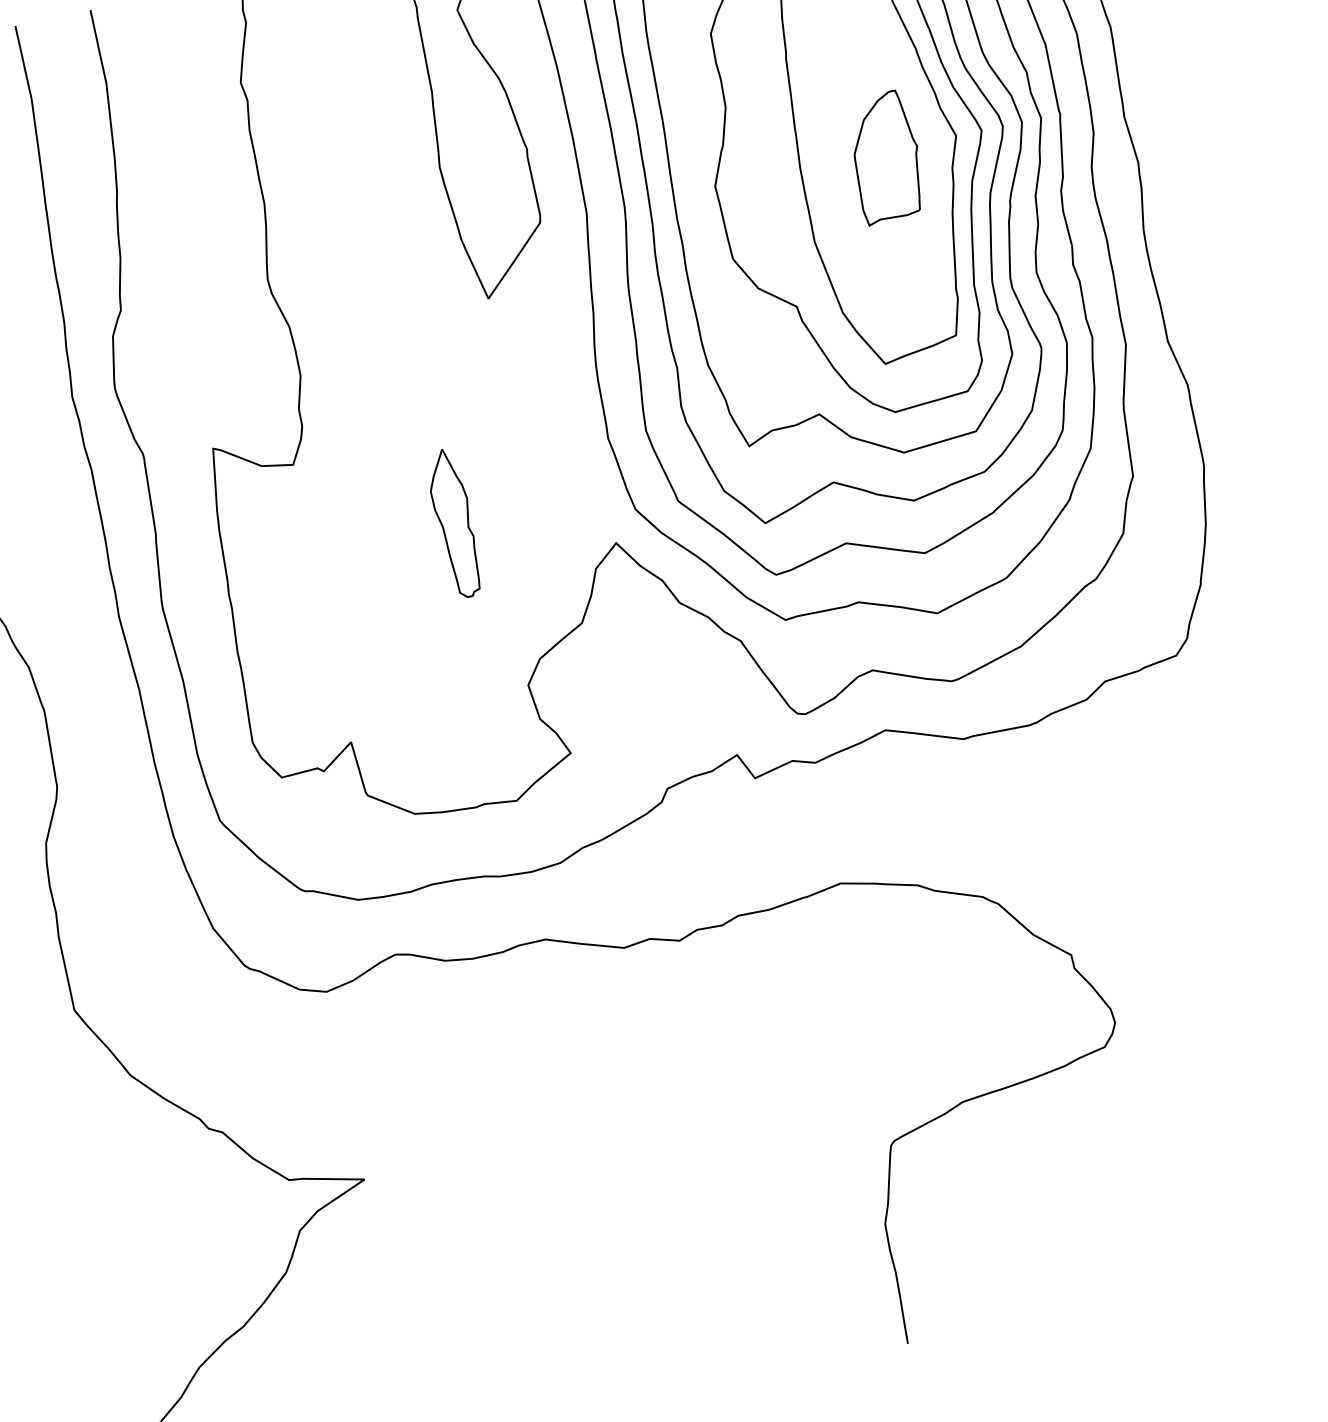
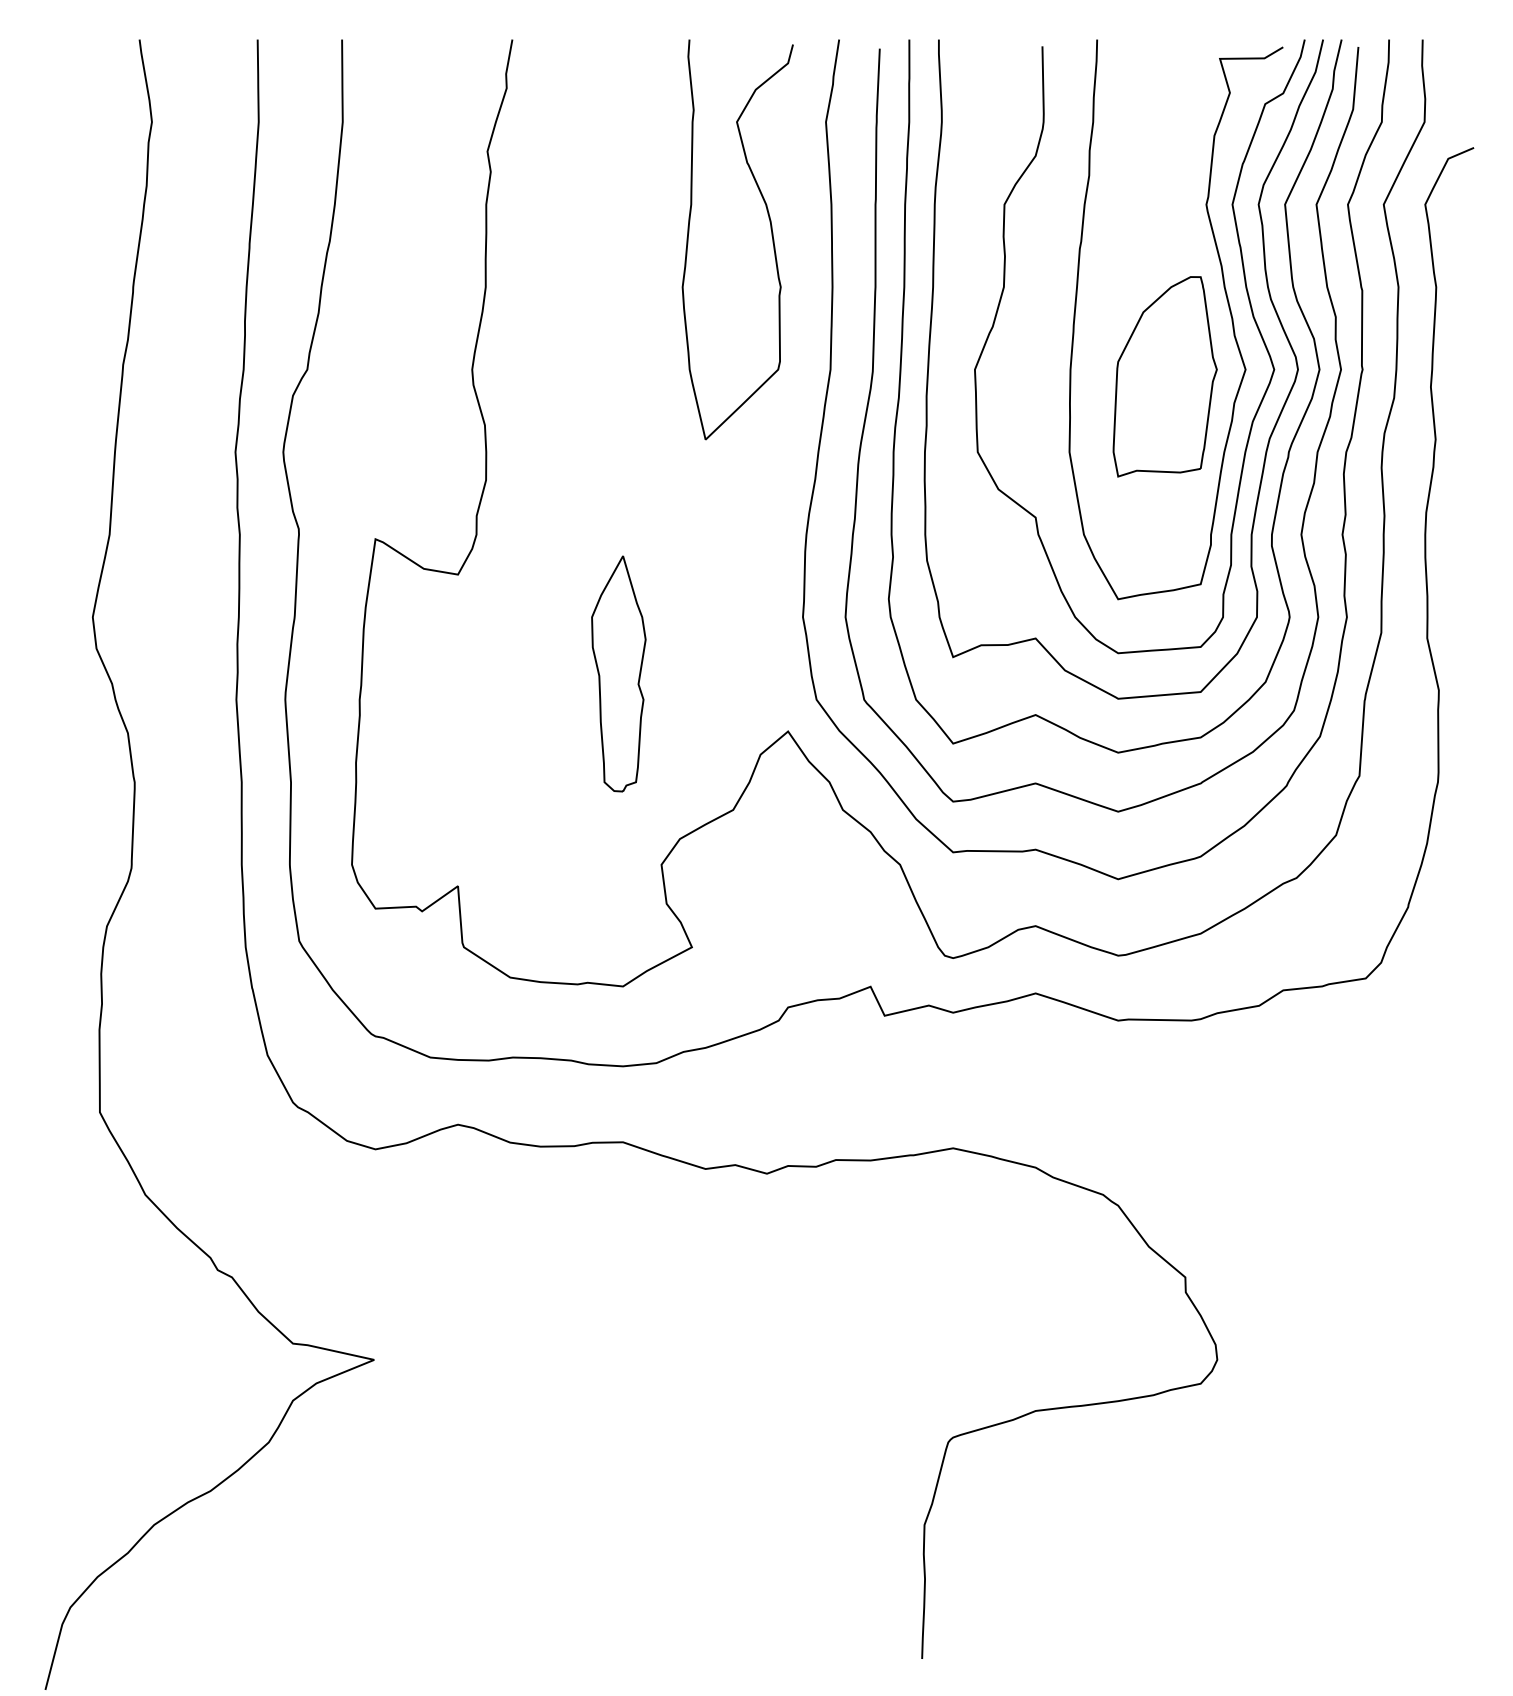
part: (885, 157) -> (1164, 376), size x1.43
part: (454, 523) -> (618, 673), size x1.43

